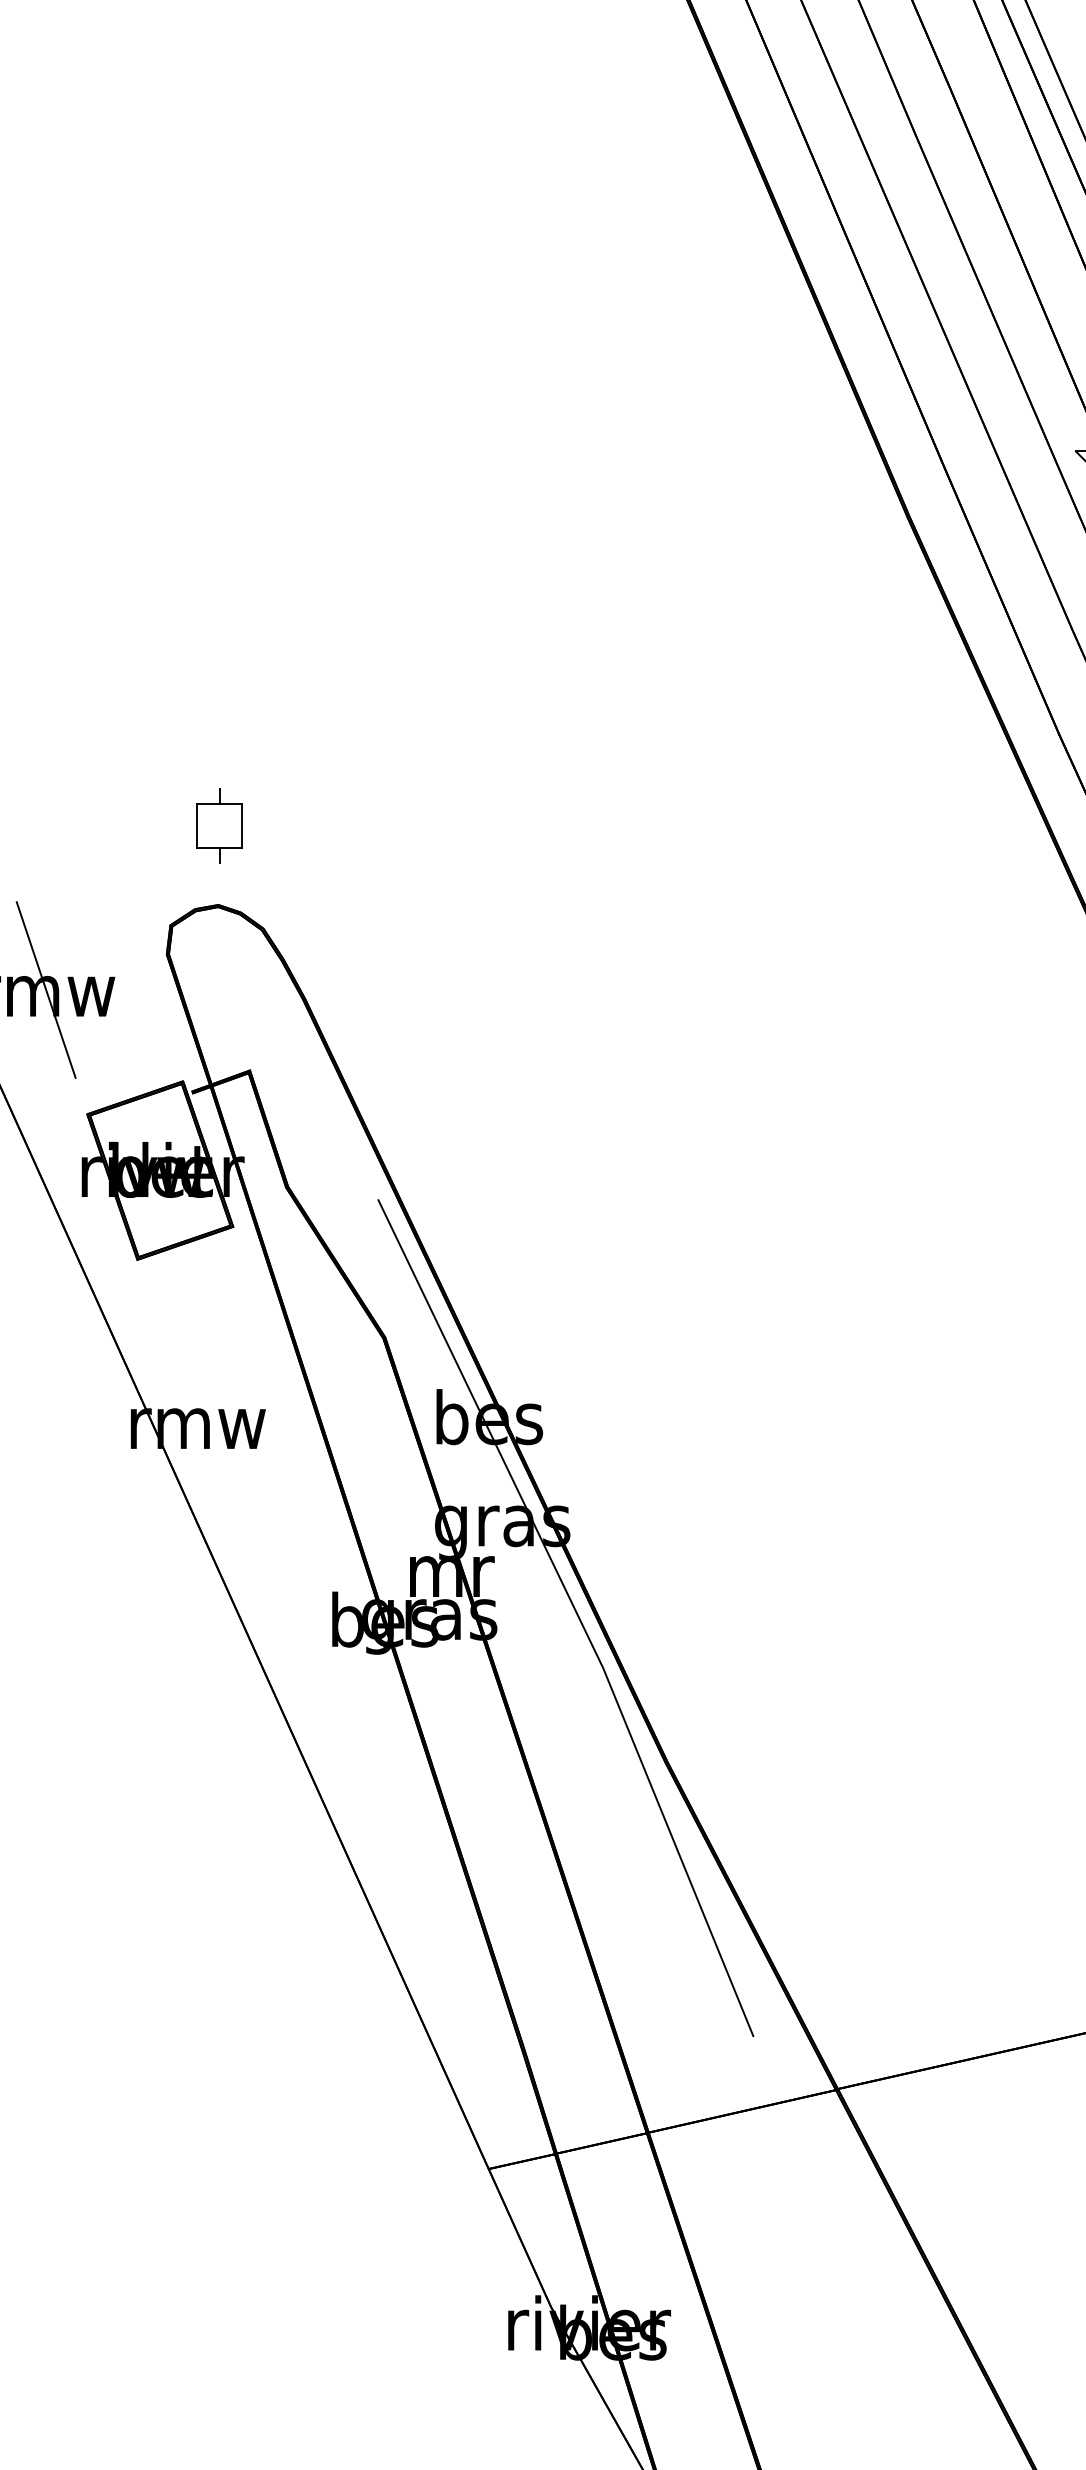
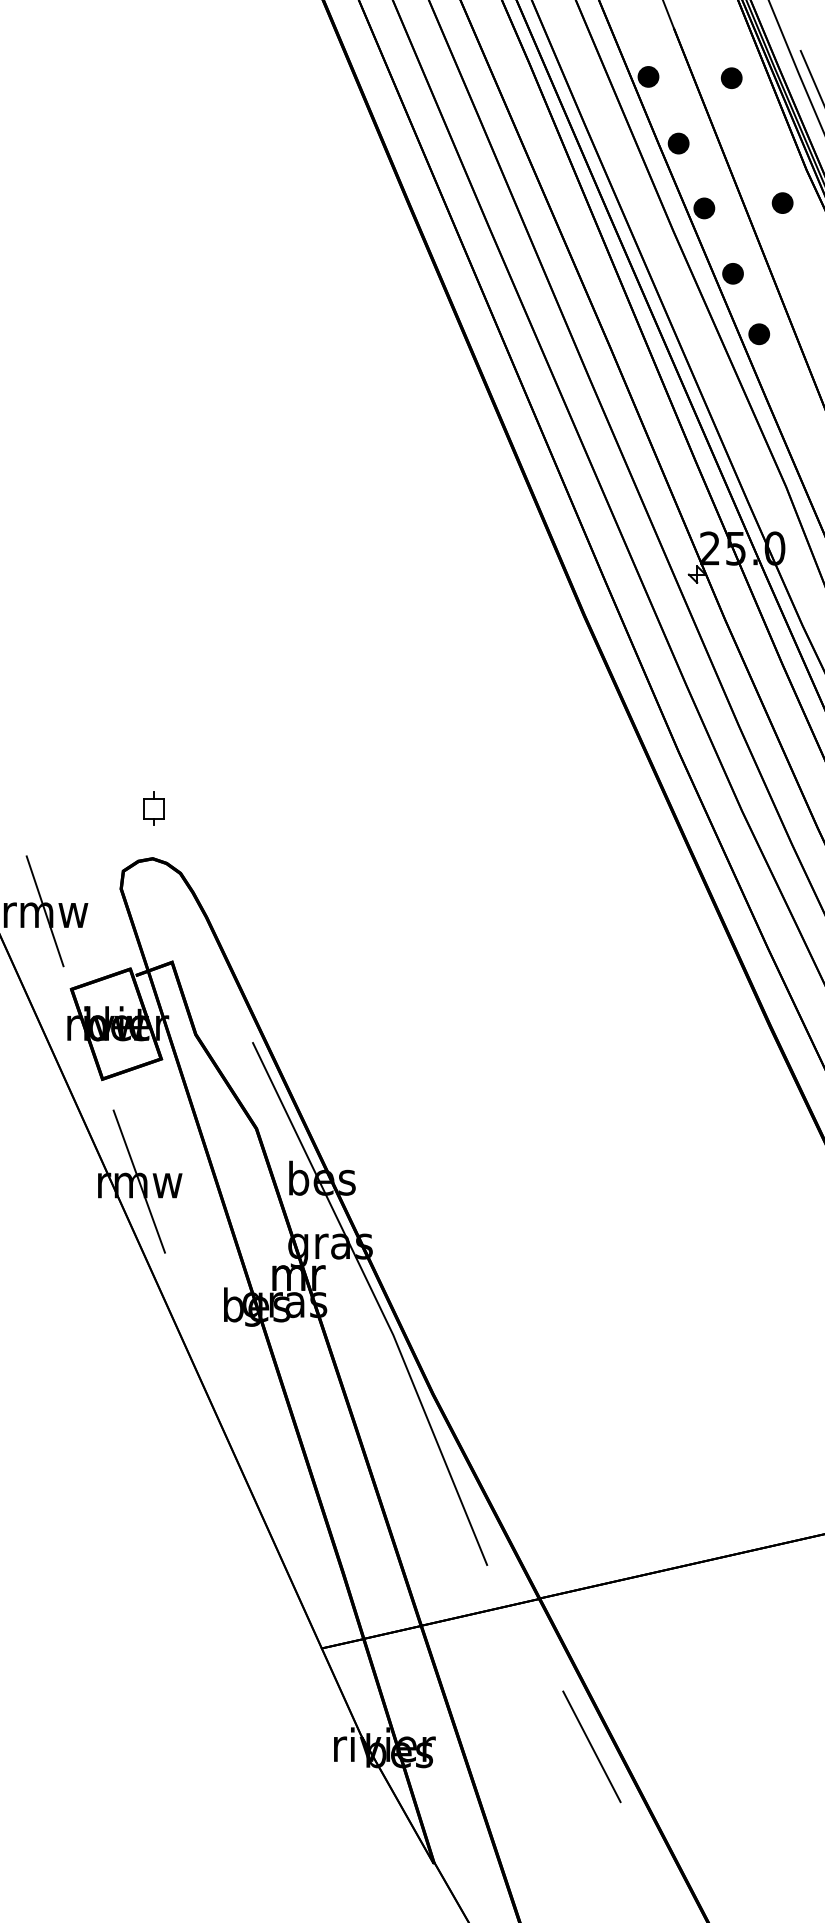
part: (219, 825) -> (153, 808), size x0.71
line: (197, 1422) -> (139, 1181), added
line: (920, 2325) -> (591, 1746), added

